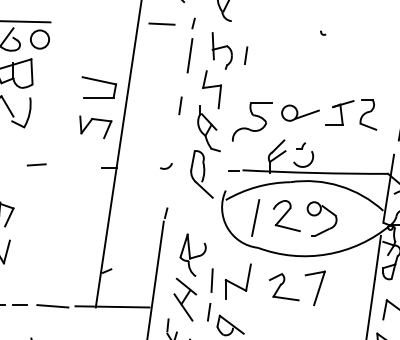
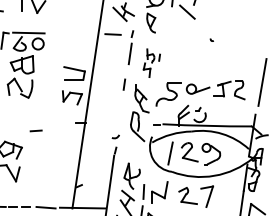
part: (224, 71) -> (151, 63), size x0.6
line: (35, 164) -> (35, 130), moved
arc: (167, 165) -> (116, 136), moved

